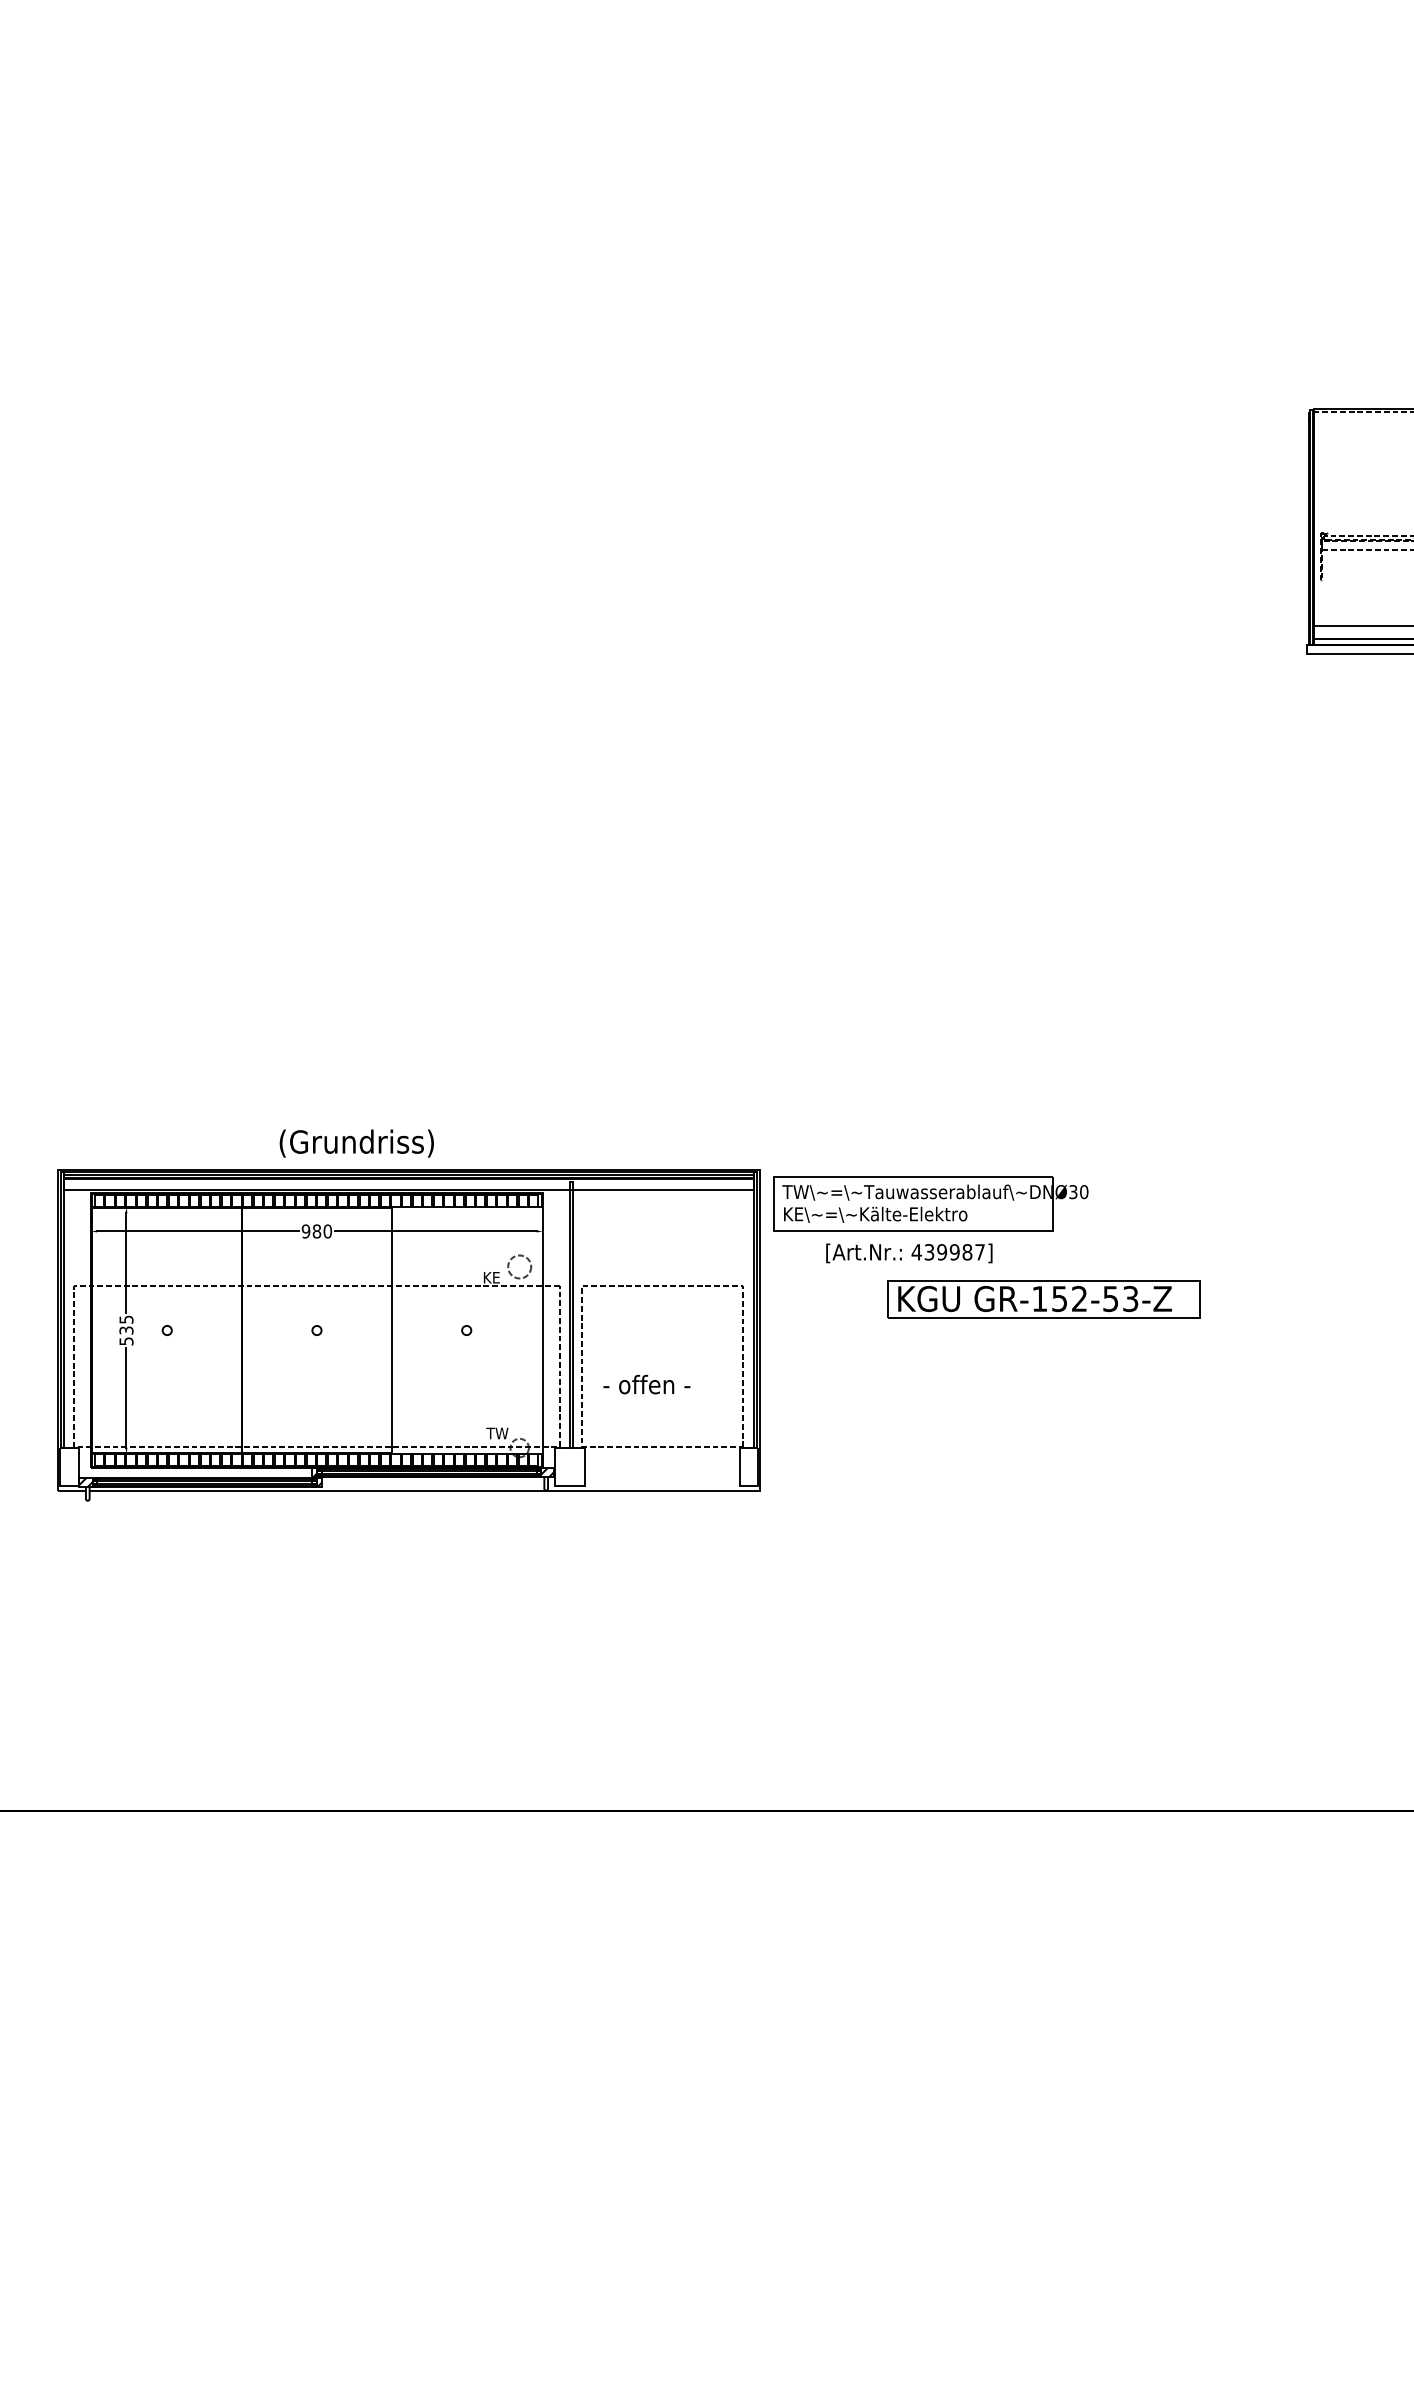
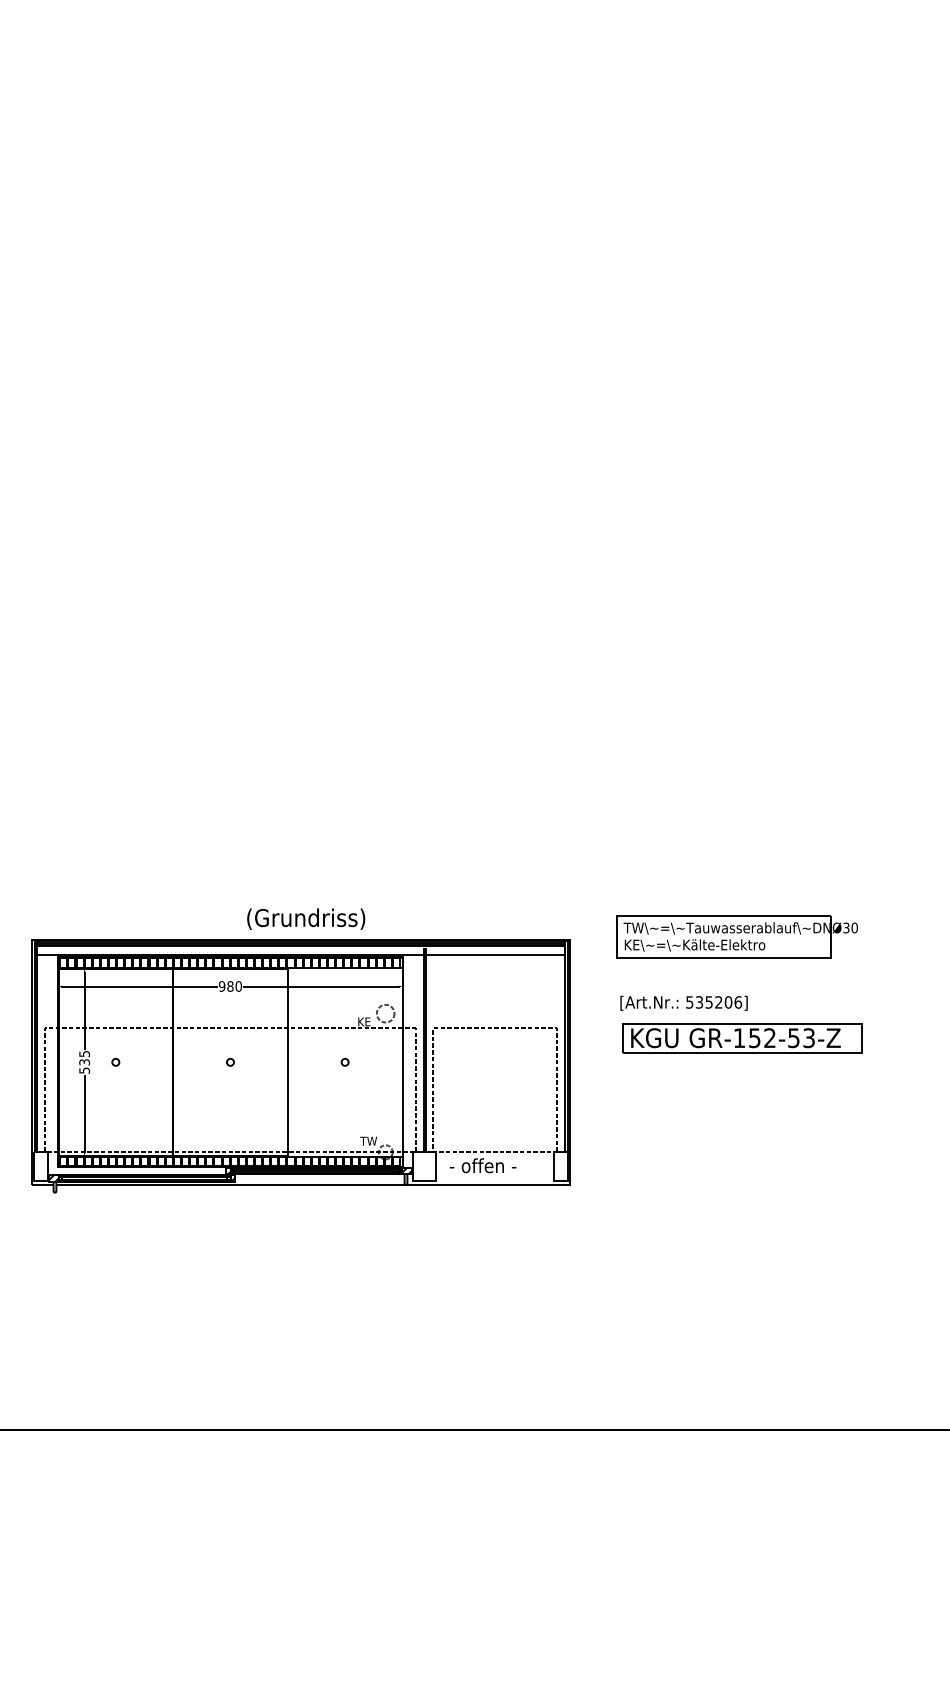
text: (356, 1143) -> (305, 919), moved
part: (930, 1203) -> (737, 936), moved
text: (948, 1252) -> (714, 1002), 439987] -> 535206]
part: (1043, 1299) -> (742, 1038), moved
text: (646, 1384) -> (482, 1165), moved

